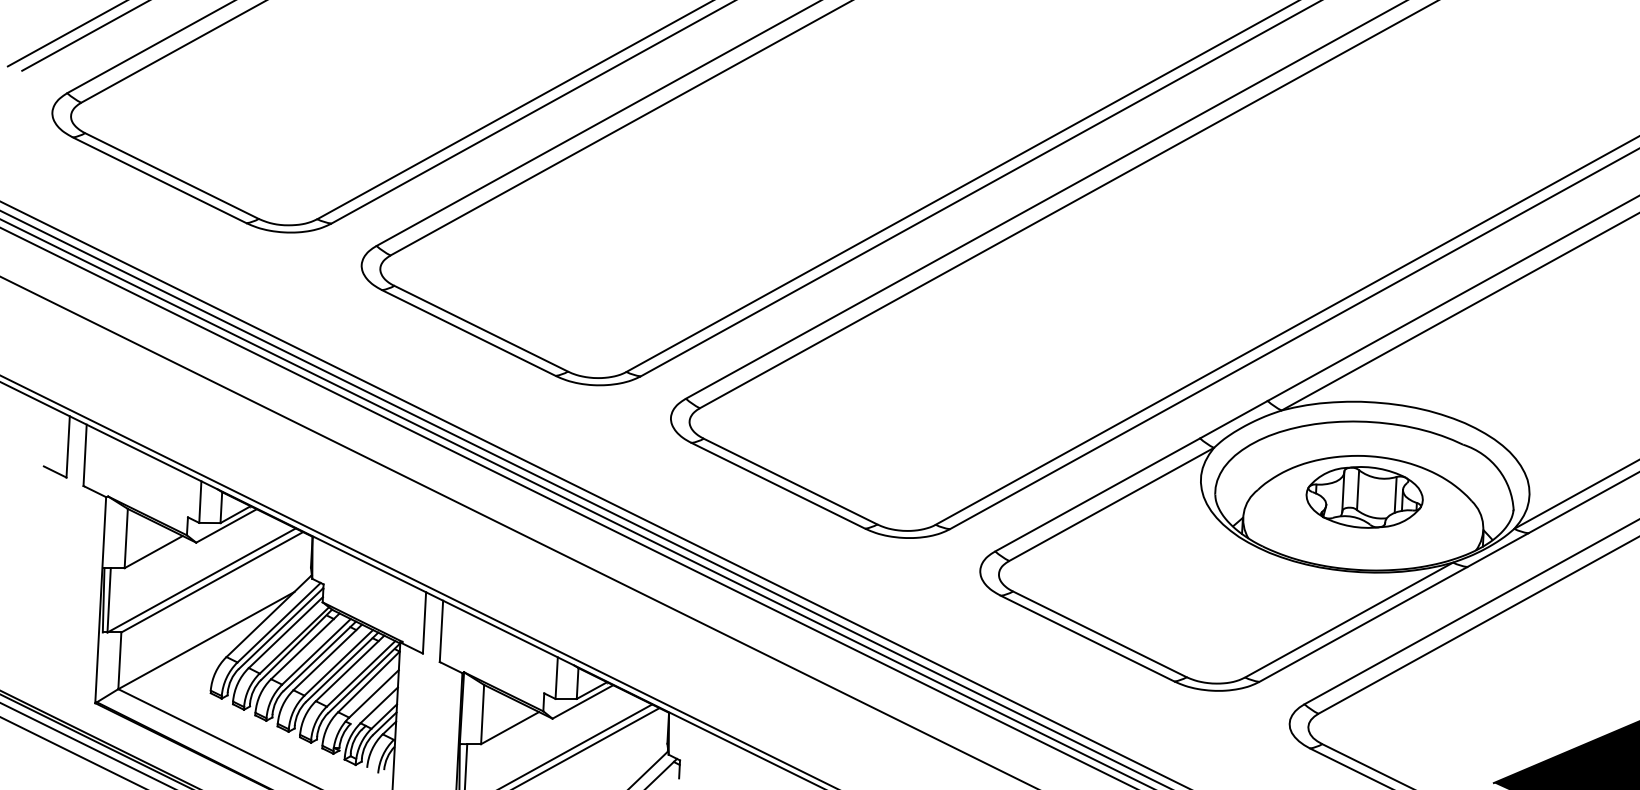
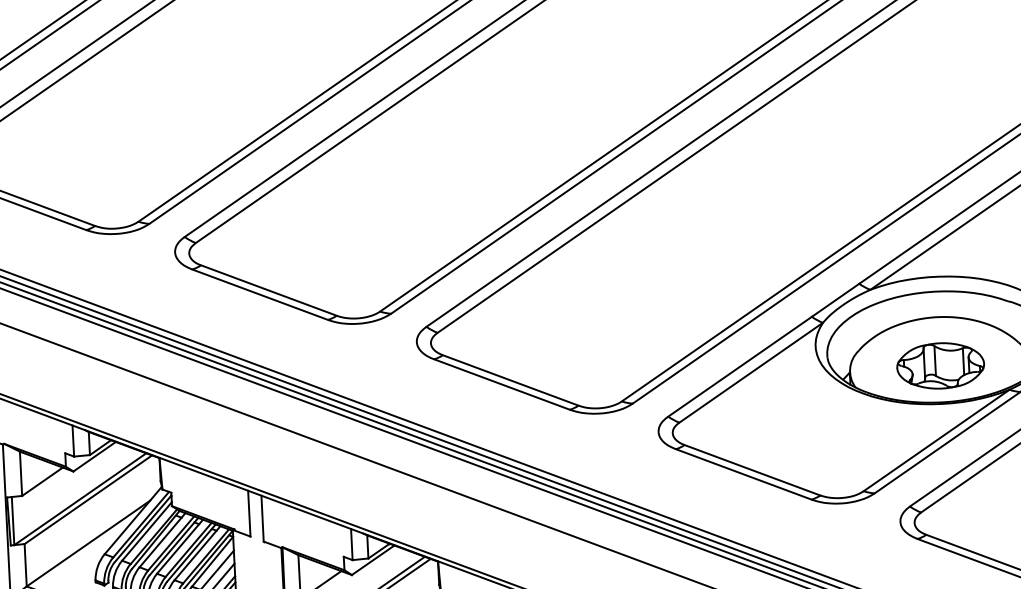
part: (1364, 497) -> (940, 365), moved

